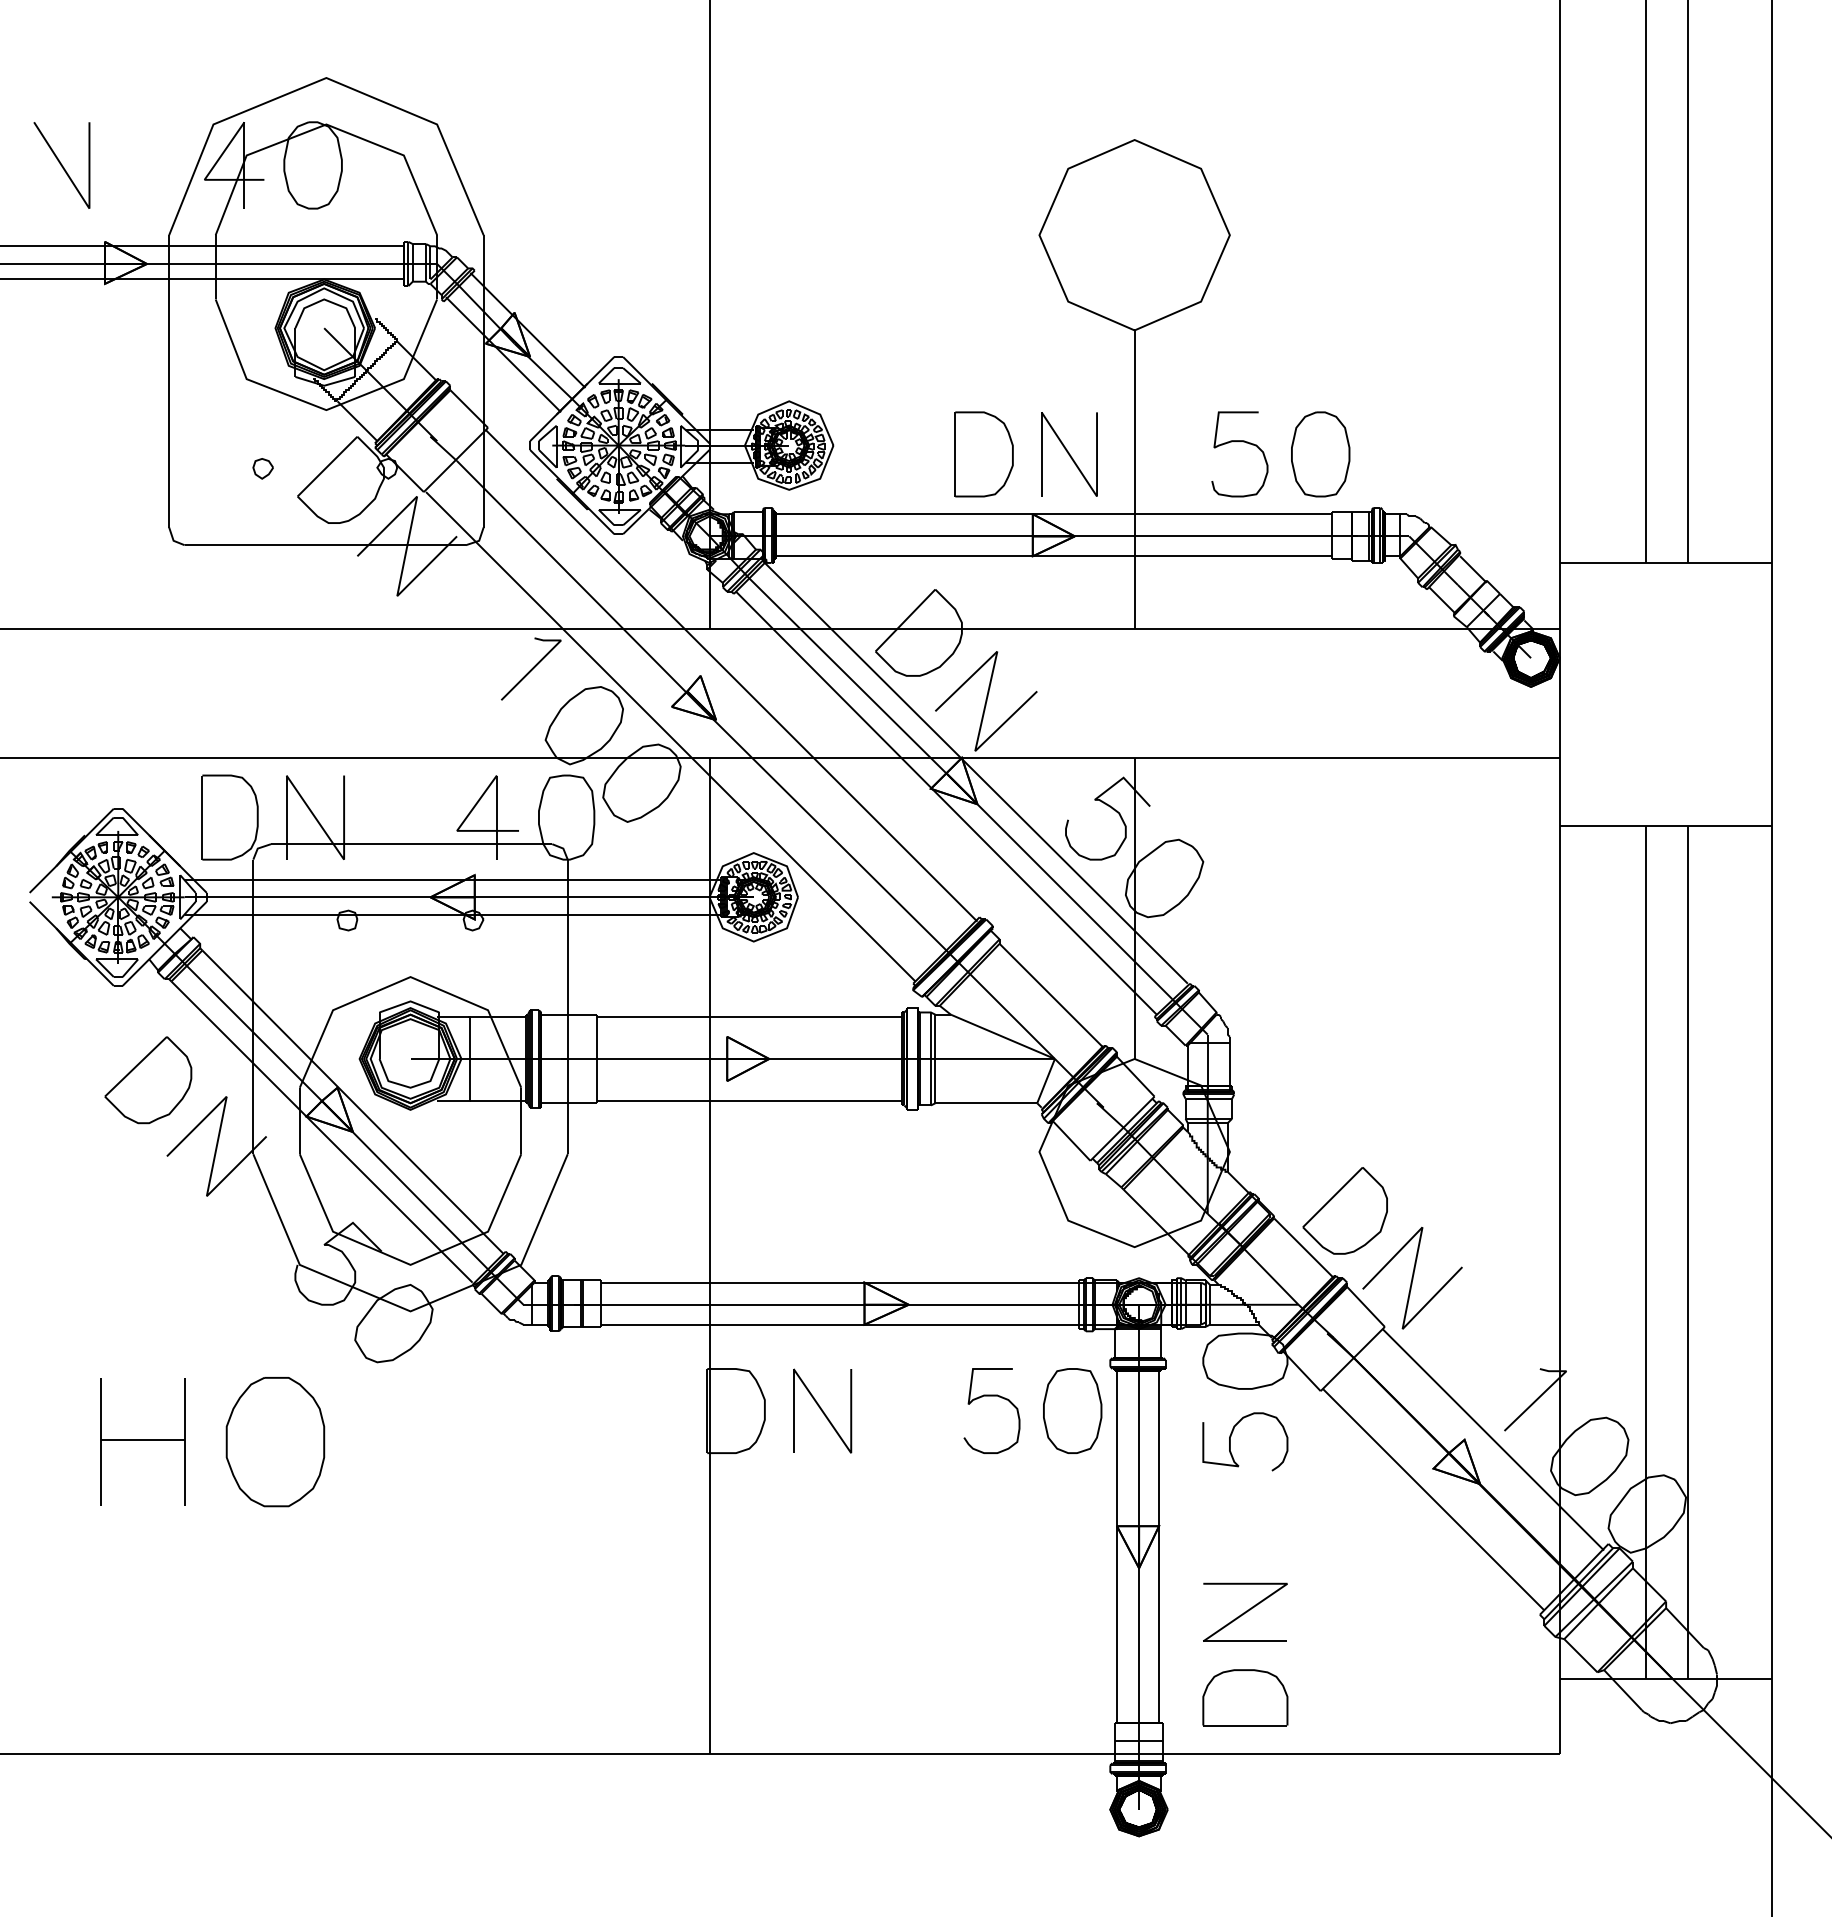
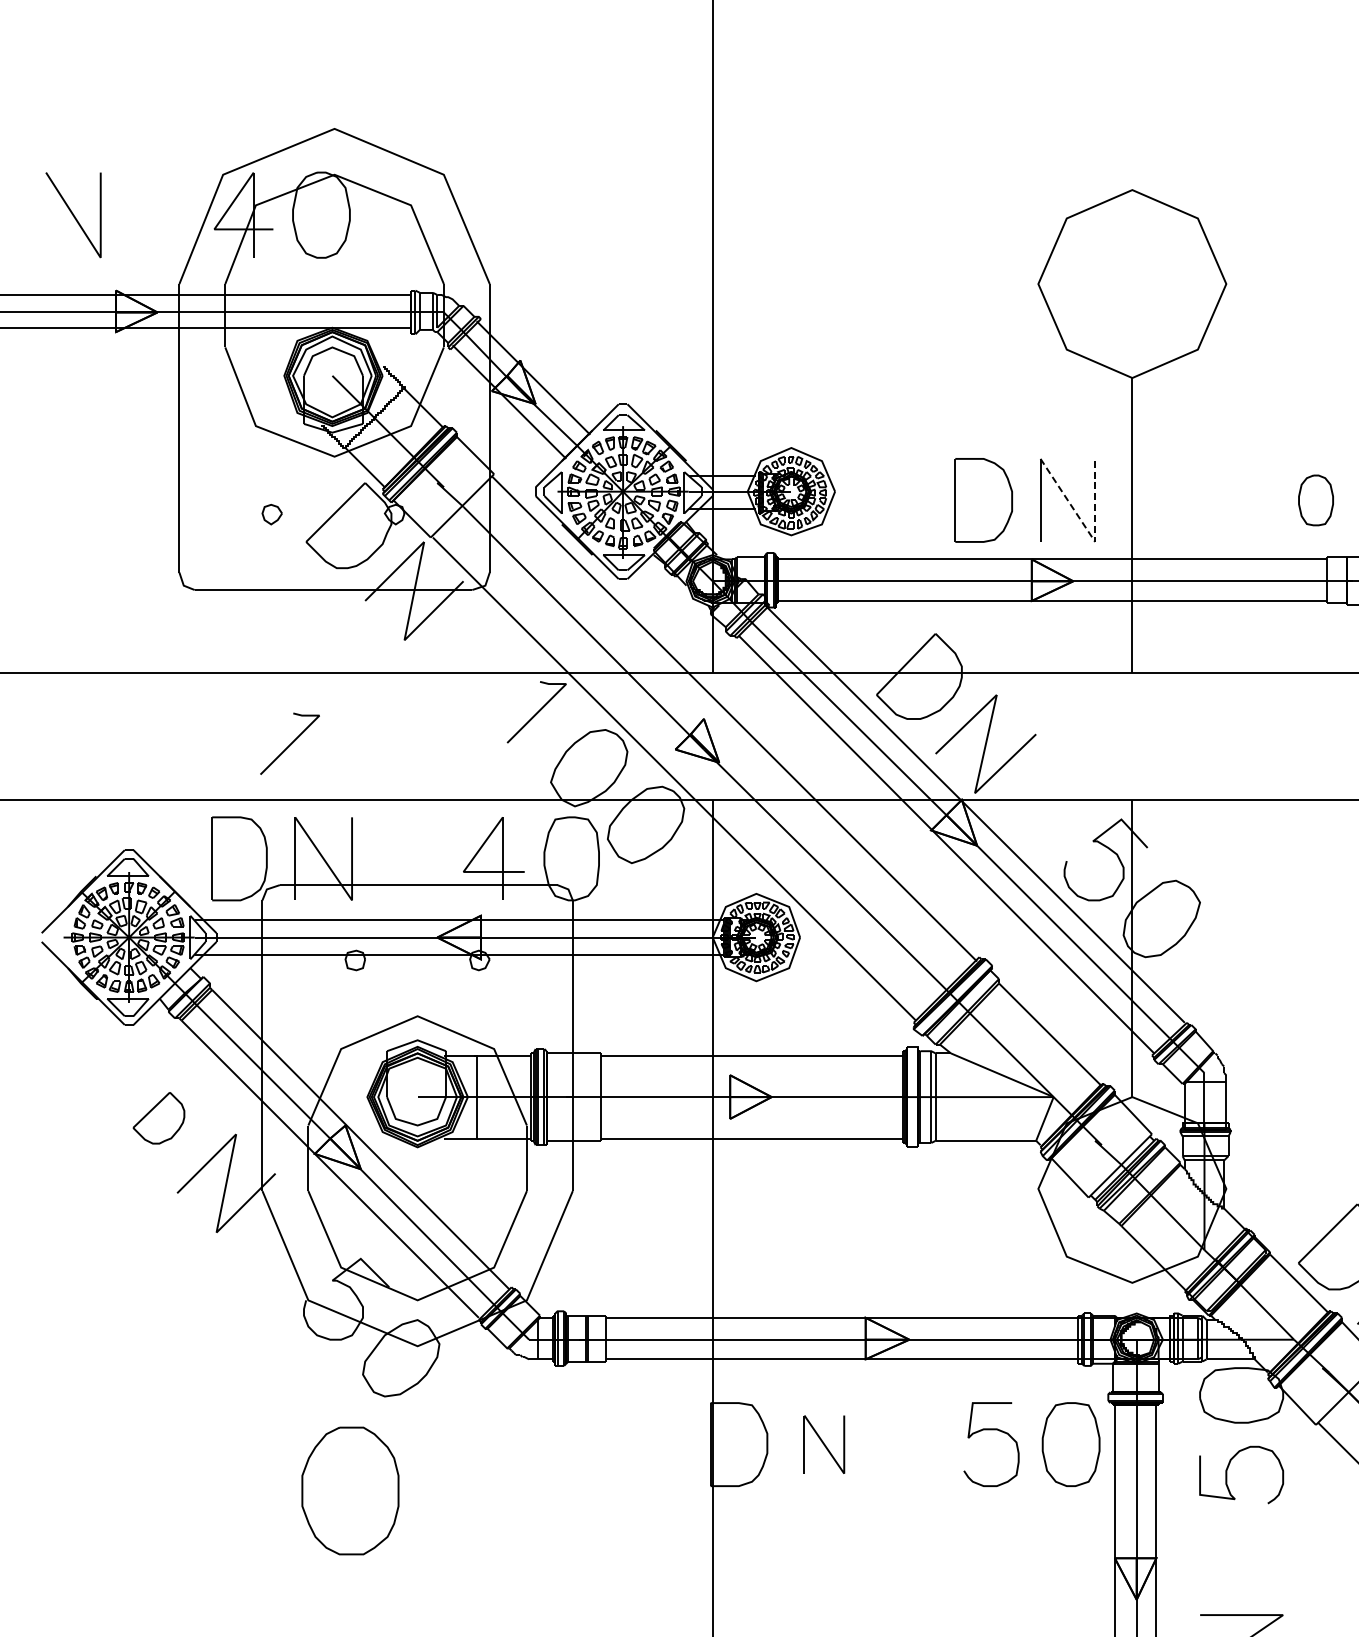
curve: (1243, 442) -> (1239, 488), removed
part: (1320, 454) -> (1315, 500), size x0.6
line: (1093, 490) -> (1091, 536), solid -> dashed
line: (281, 700) -> (290, 743), added
part: (148, 1080) -> (159, 1118), size x0.6
part: (822, 1410) -> (824, 1444), size x0.7
part: (142, 1441) -> (153, 1474), removed
part: (275, 1442) -> (350, 1491), moved

